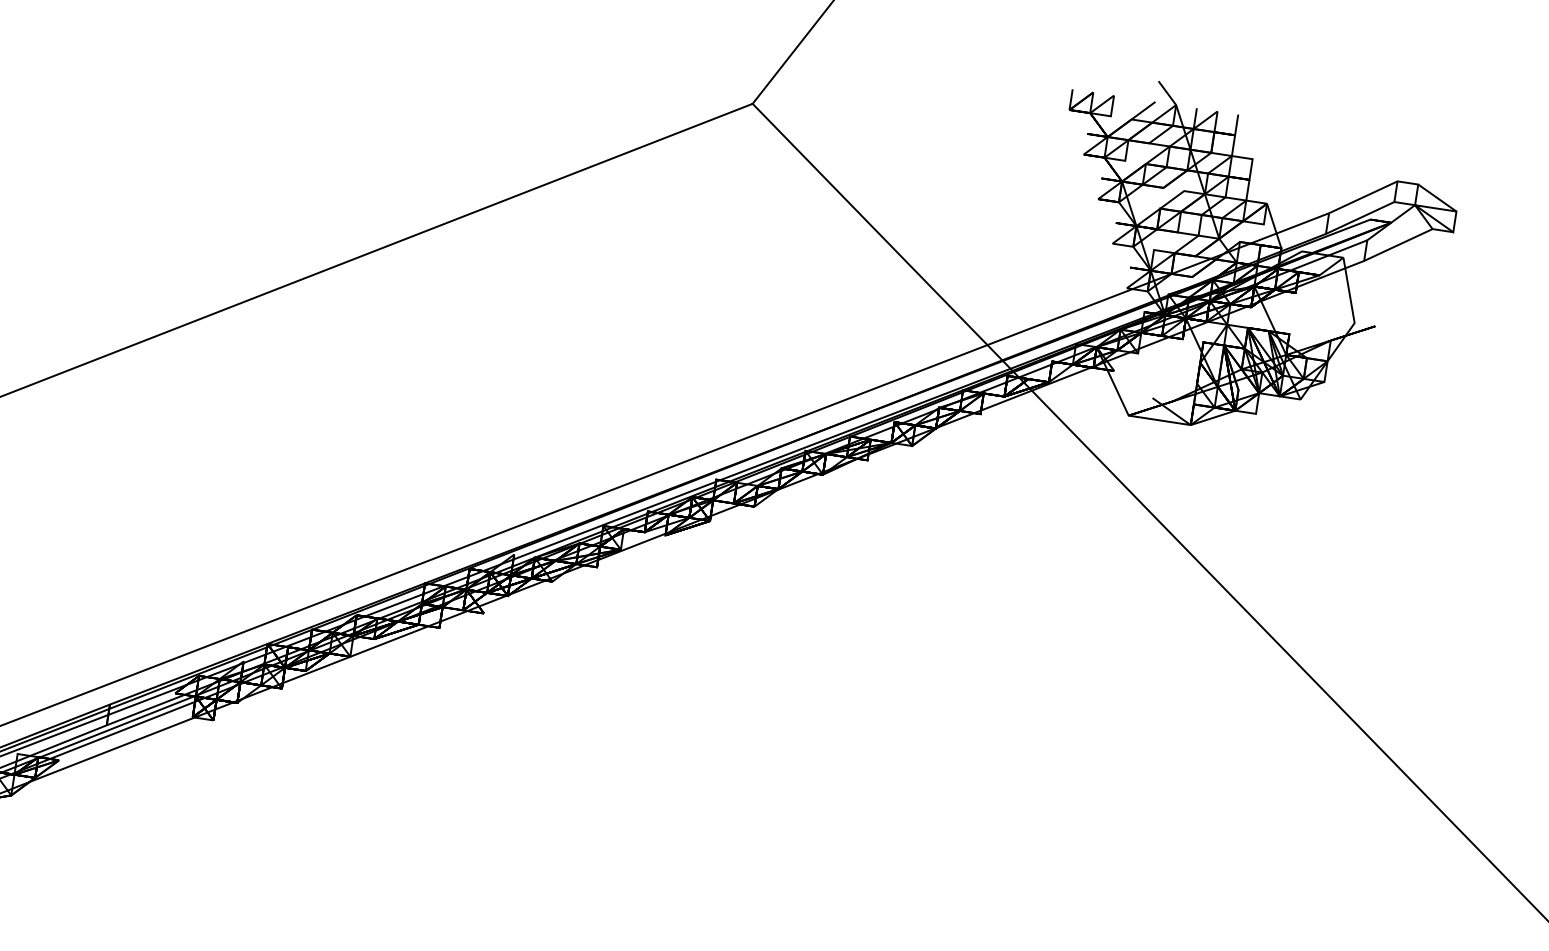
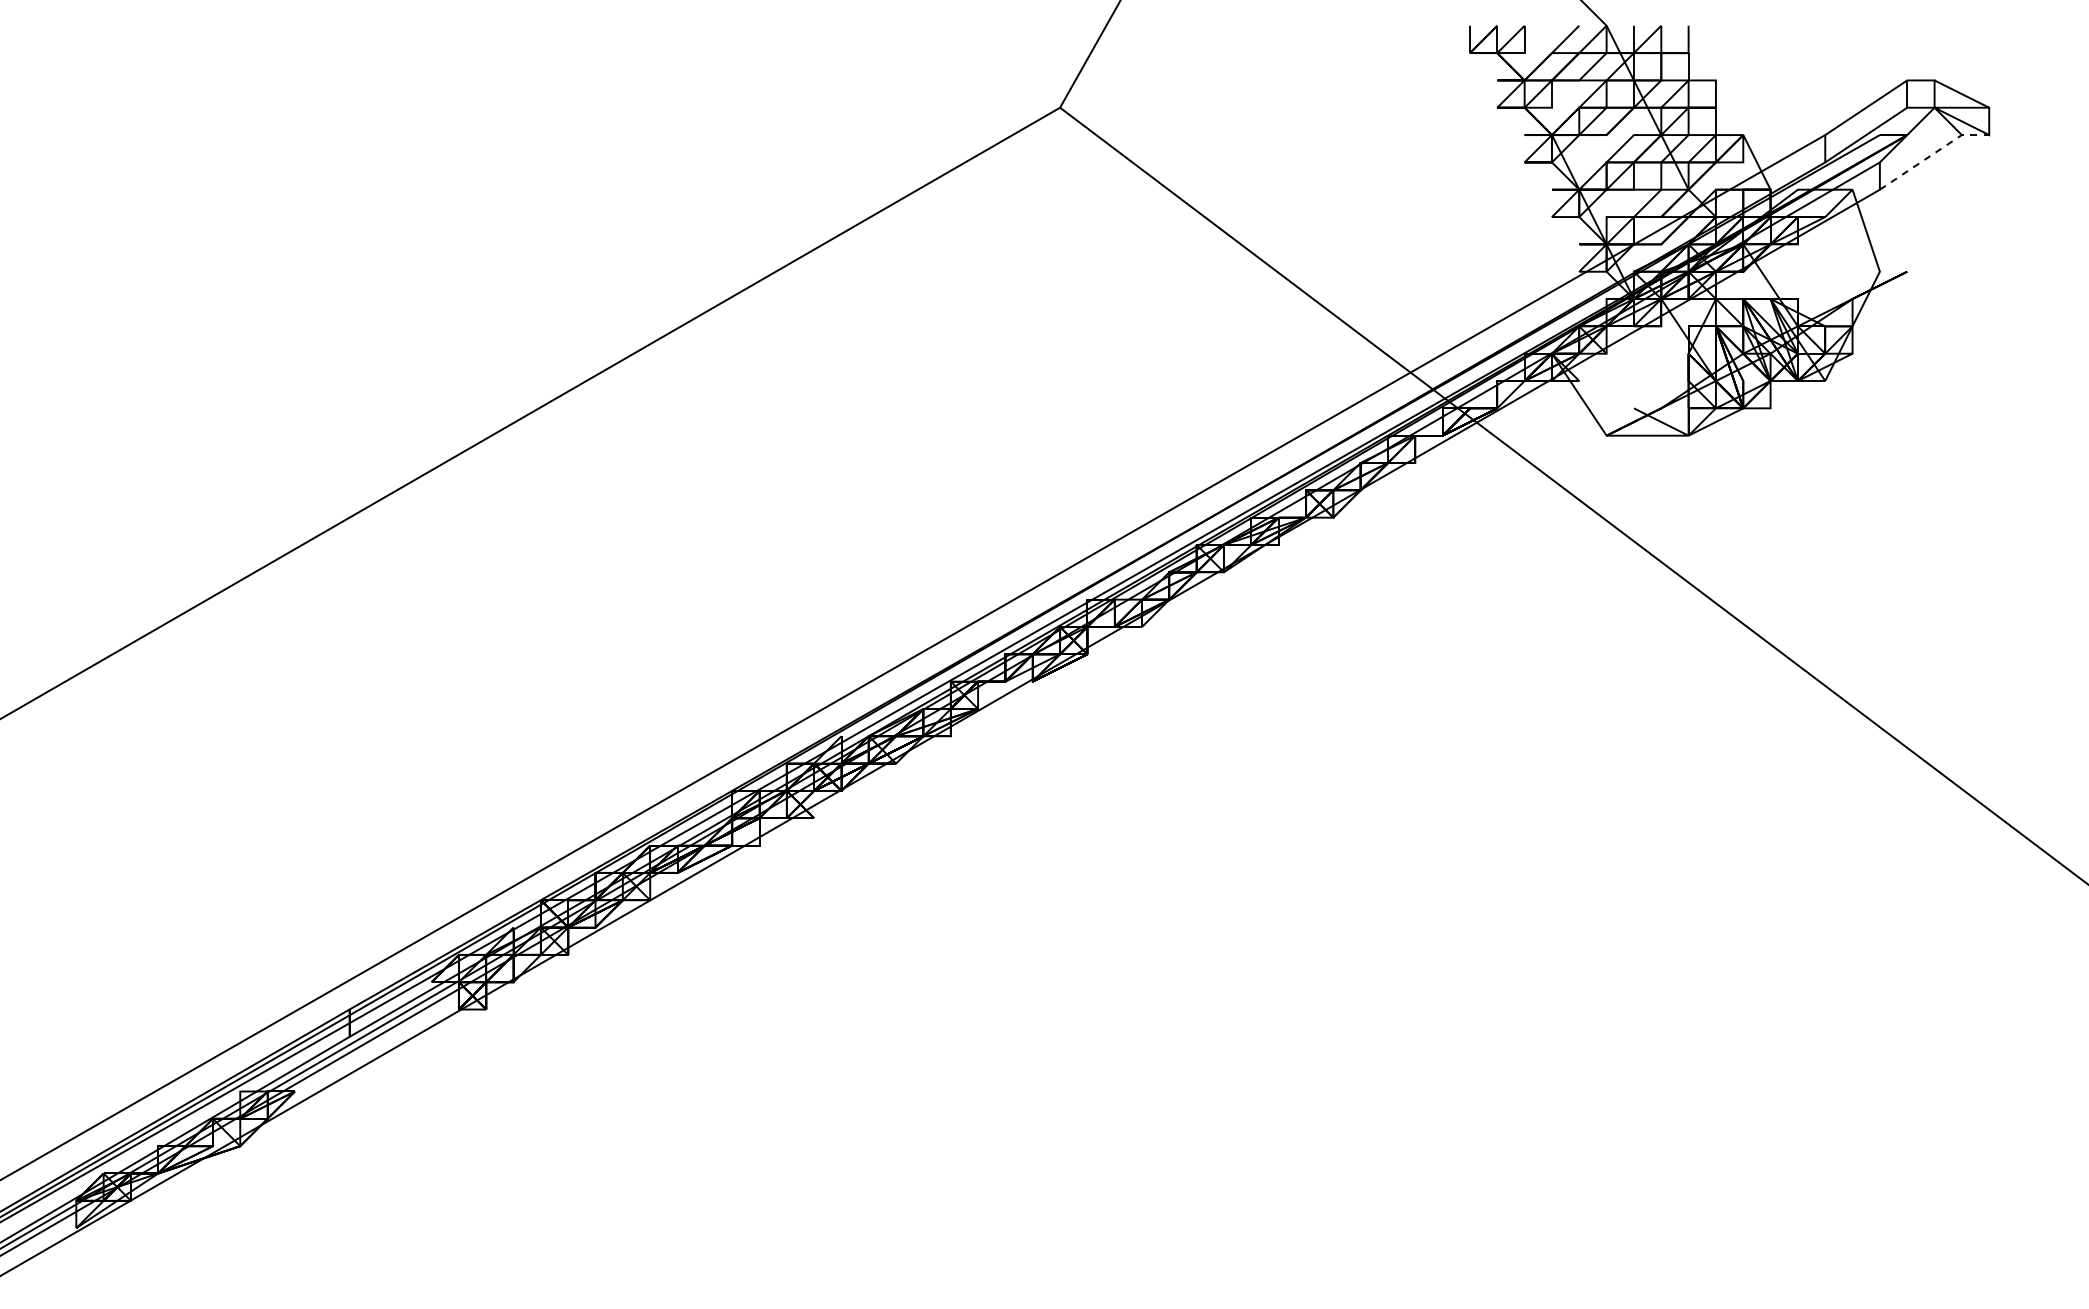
line: (1408, 240) -> (1932, 154), solid -> dashed

